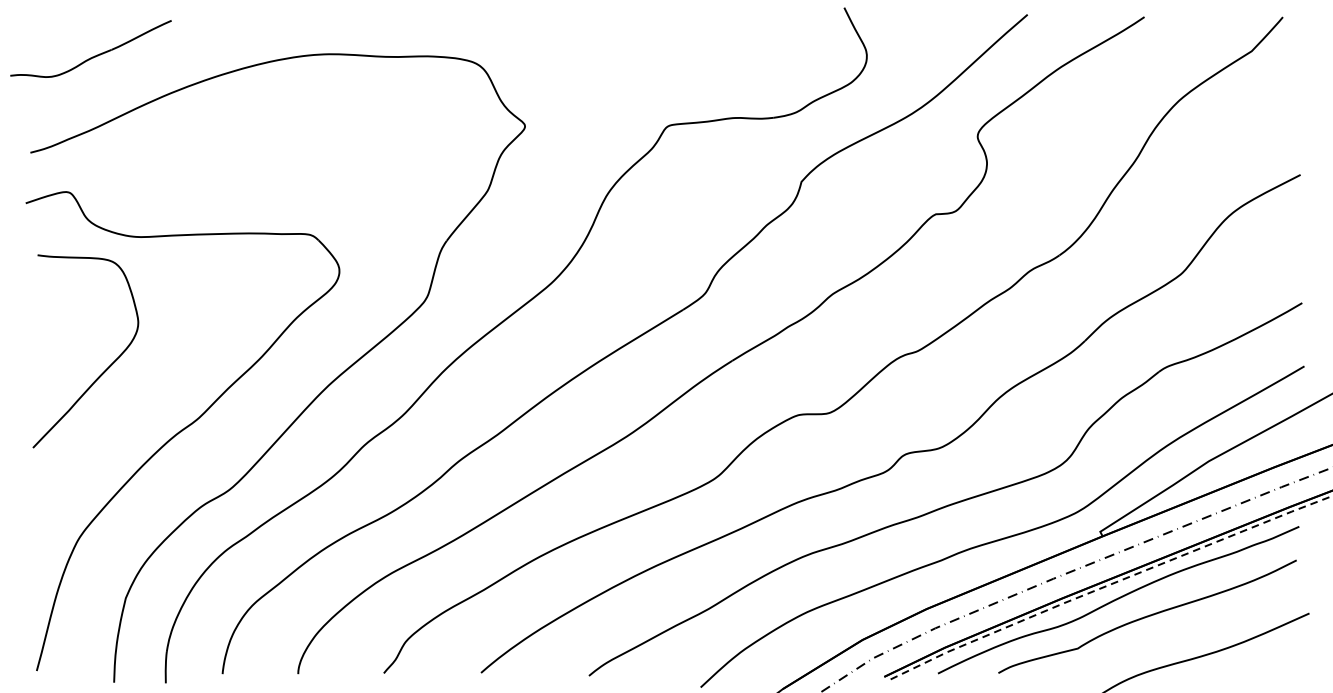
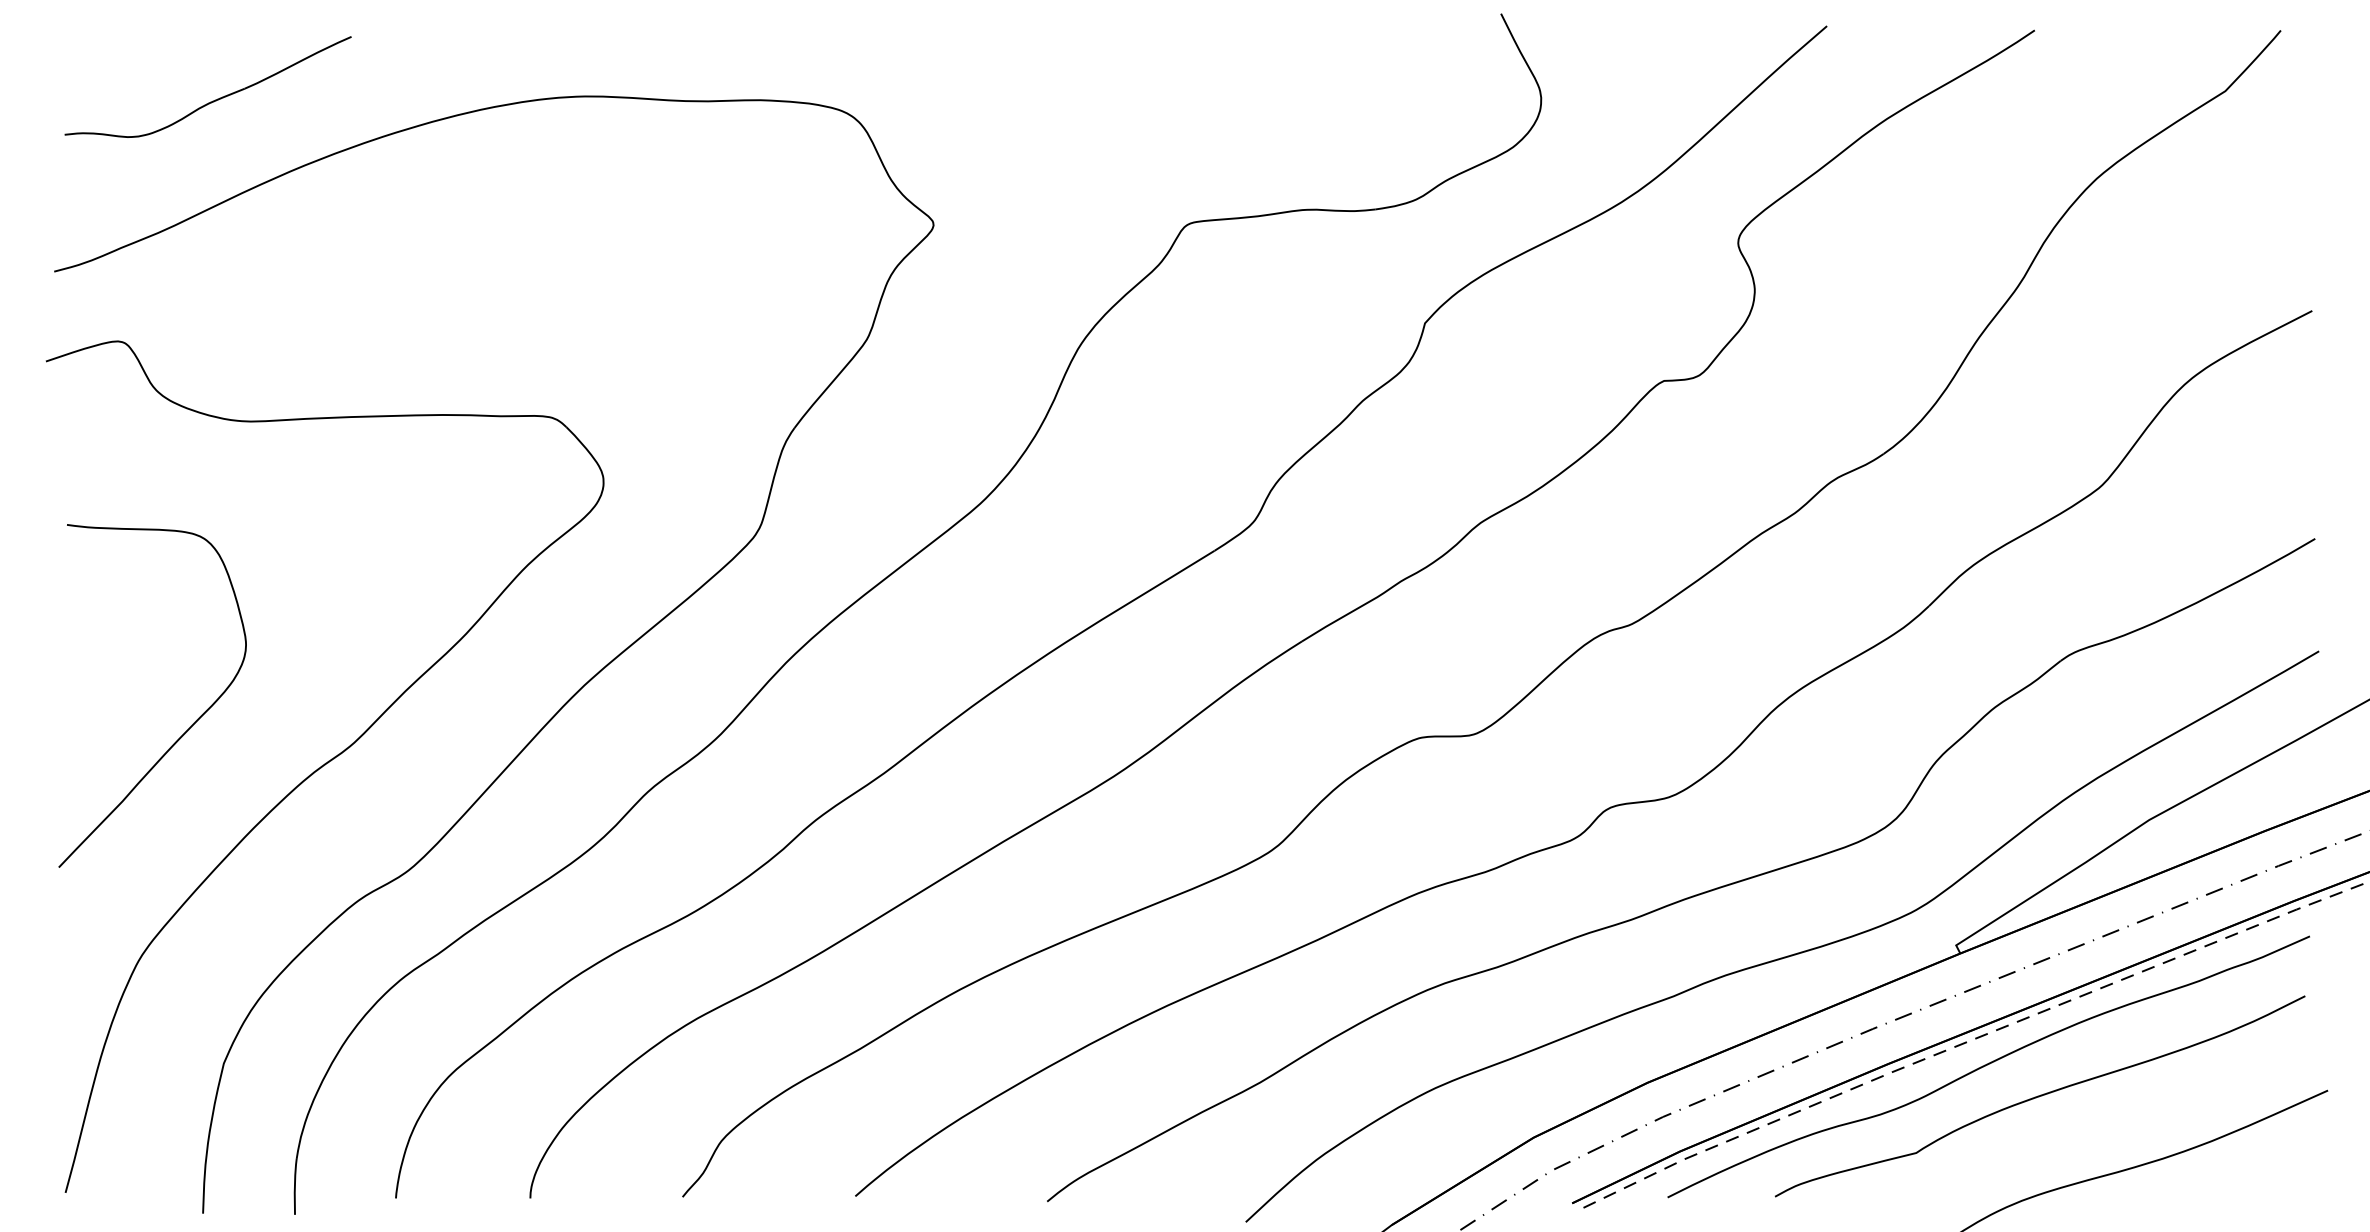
part: (94, 55) -> (214, 98), moved
curve: (104, 370) -> (185, 729), moved

